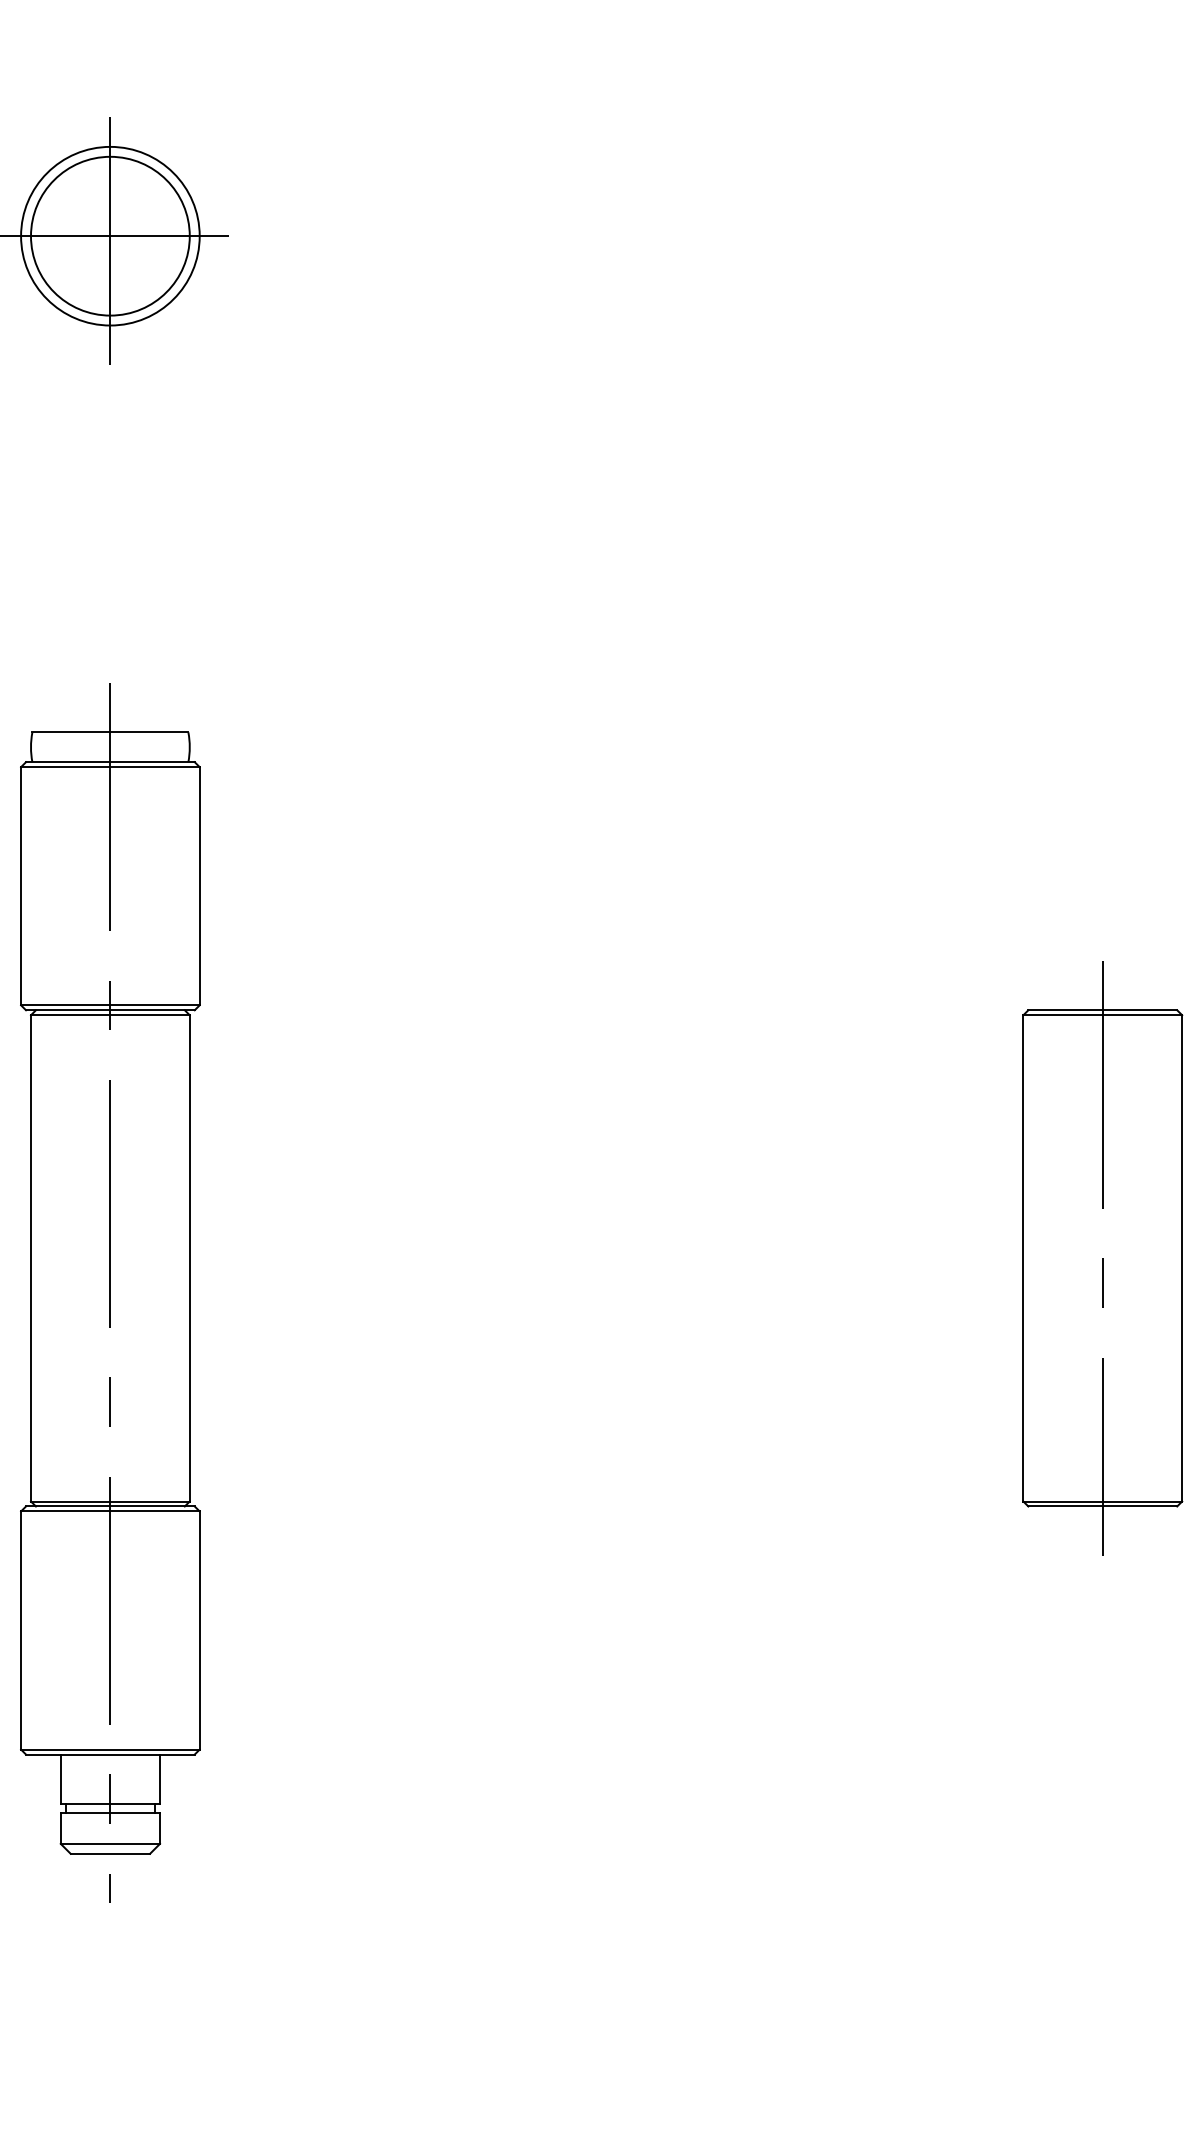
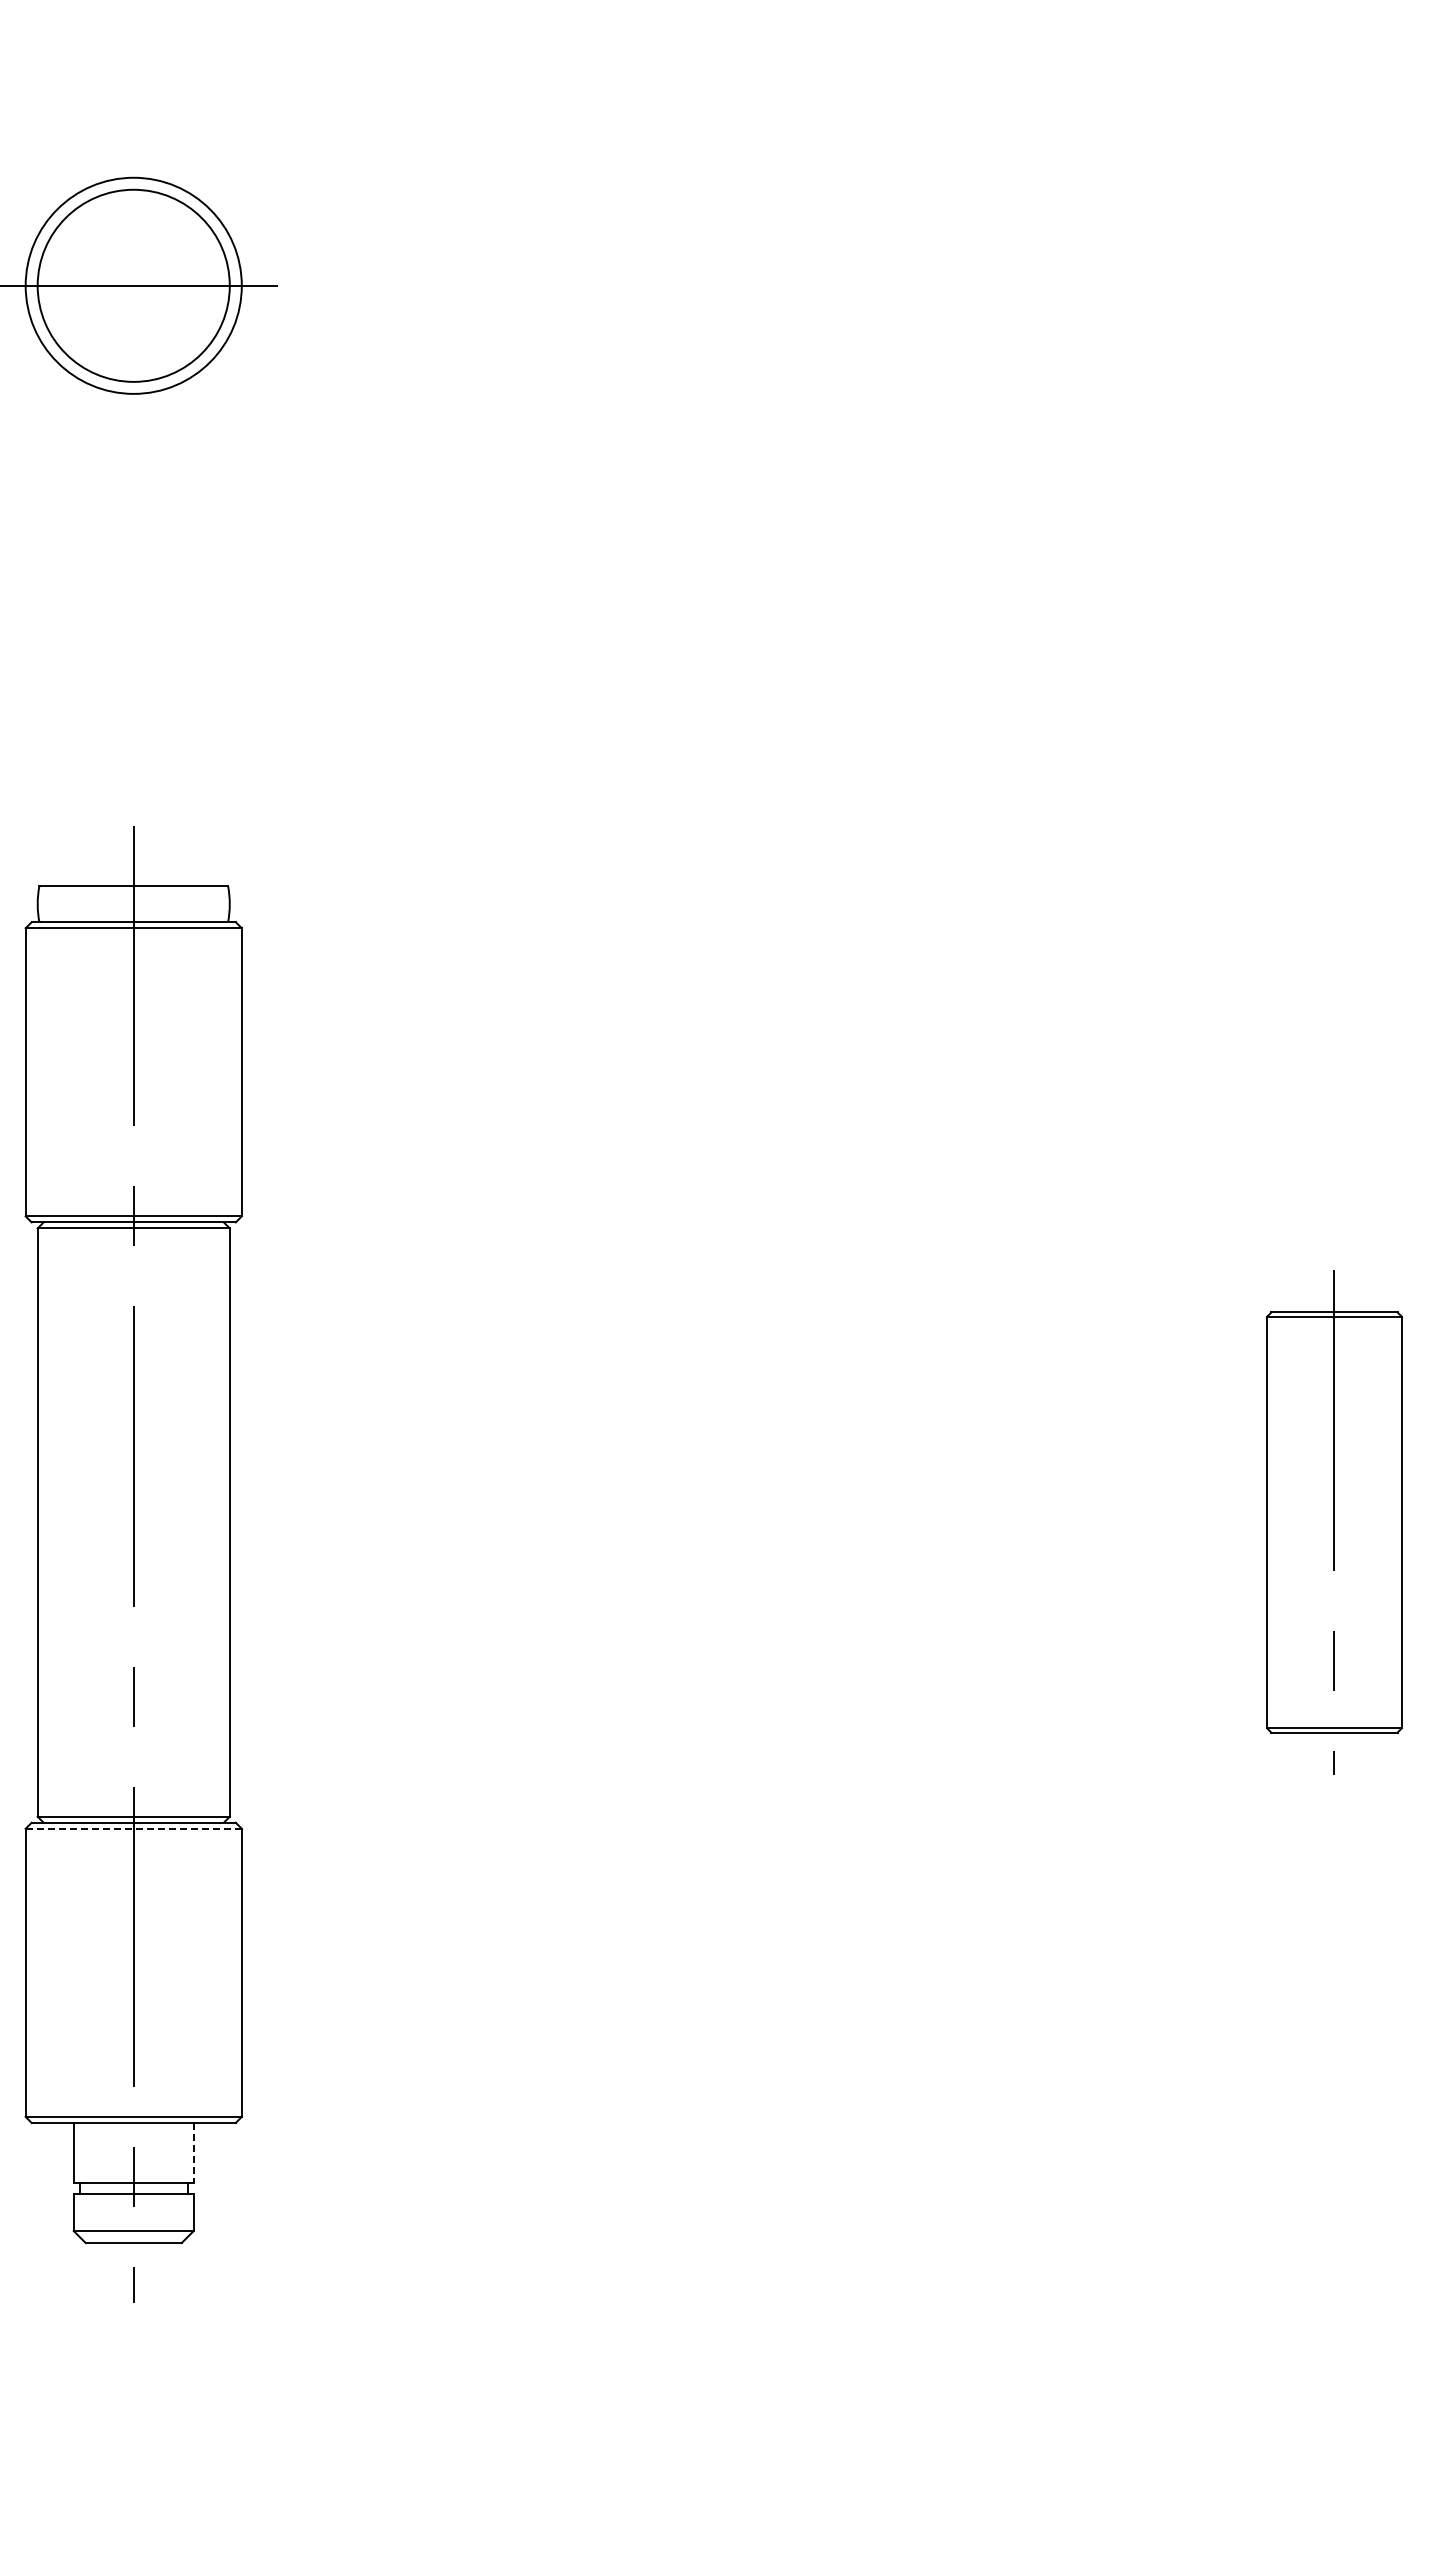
line: (110, 235) -> (133, 285), removed
part: (1102, 1258) -> (1334, 1522), size x0.7
line: (111, 1511) -> (134, 1828), solid -> dashed
line: (159, 1779) -> (193, 2153), solid -> dashed

